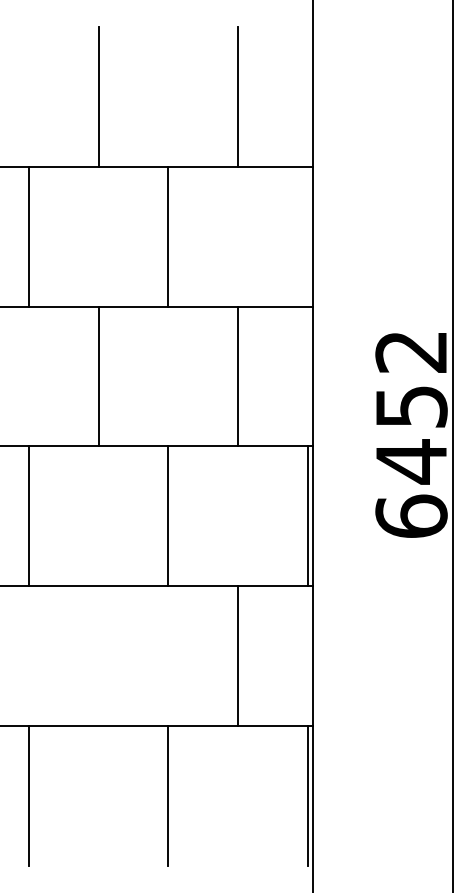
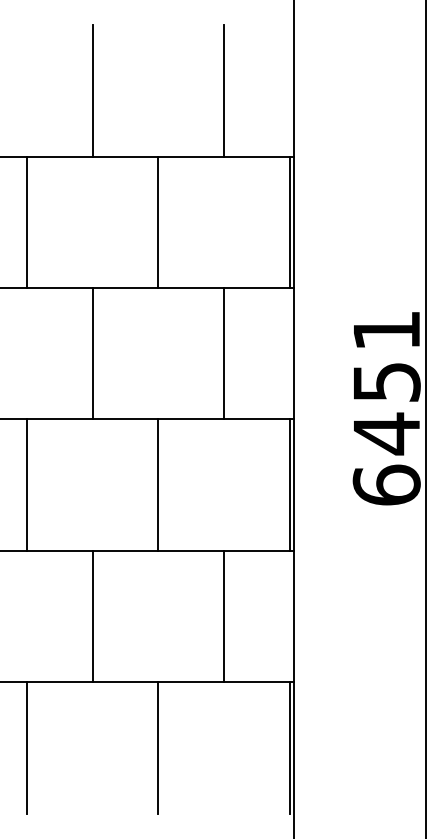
line: (308, 236) -> (289, 222), added
text: (410, 352) -> (385, 331), 6452 -> 6451
line: (98, 656) -> (92, 616), added

